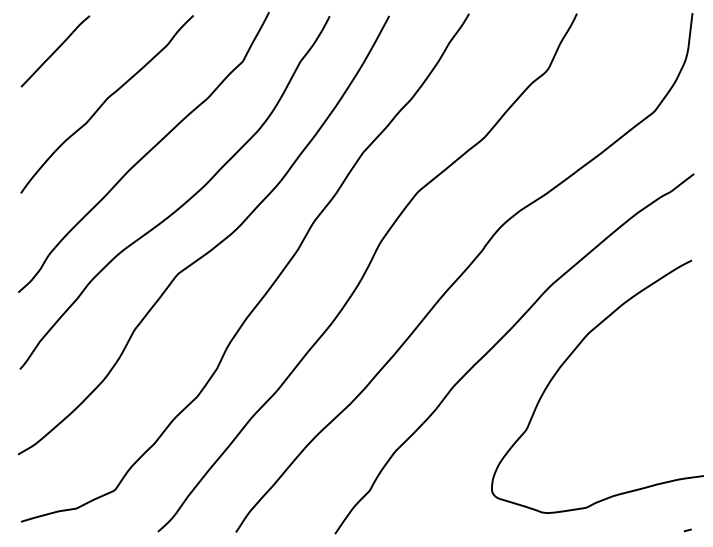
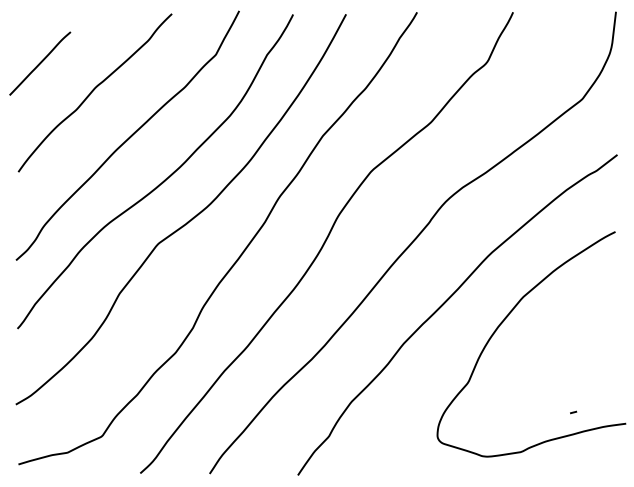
line: (55, 51) -> (40, 63), moved
line: (687, 530) -> (573, 412), moved

